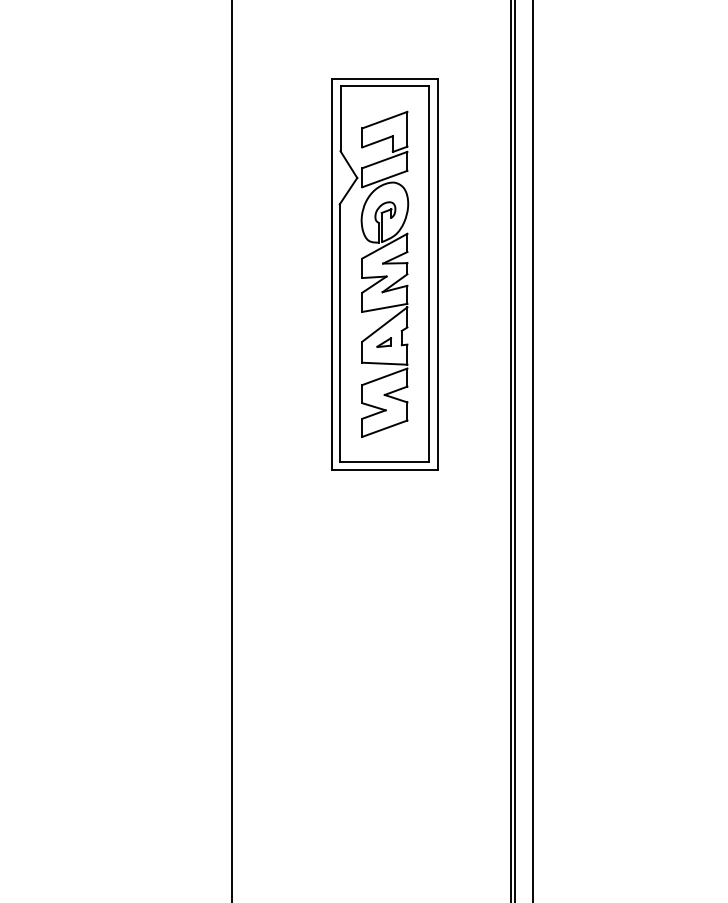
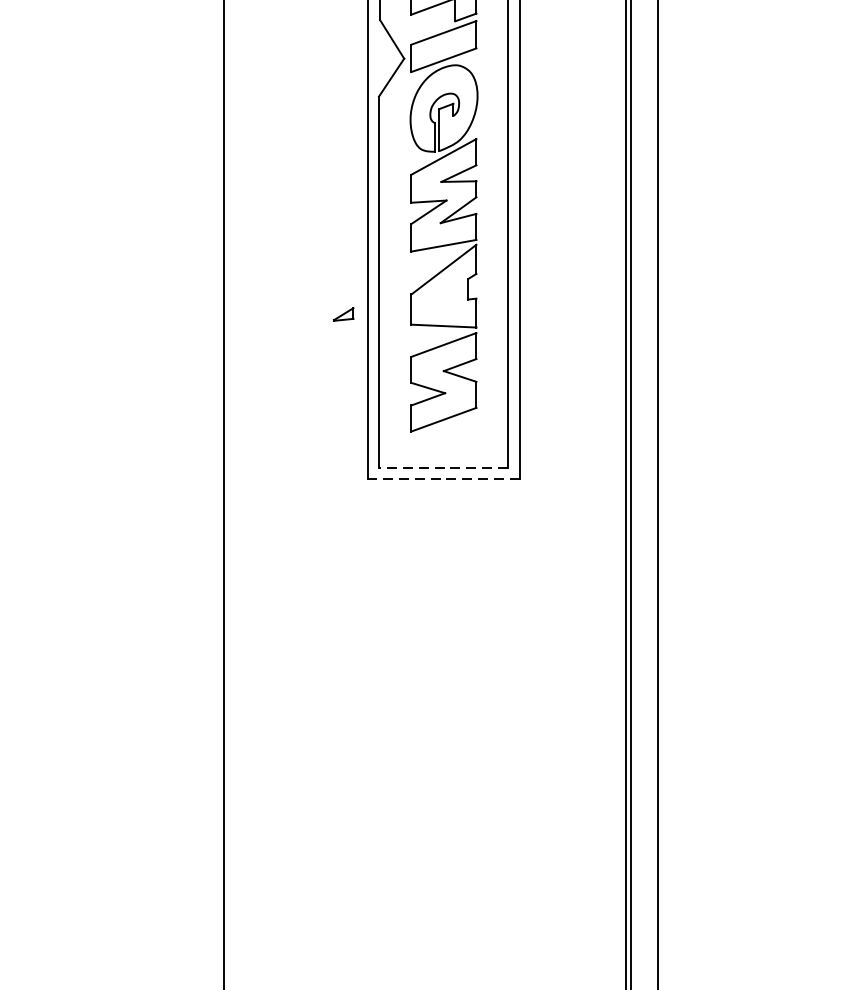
part: (384, 342) -> (344, 314), moved
line: (384, 462) -> (443, 468), solid -> dashed
line: (384, 470) -> (443, 479), solid -> dashed

